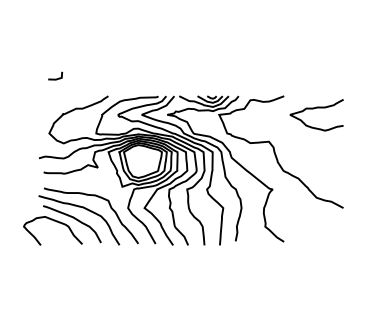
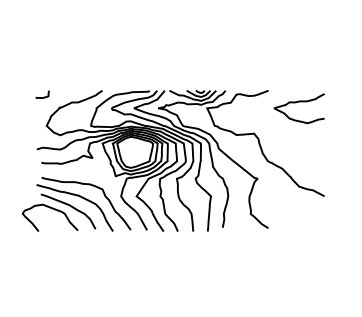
line: (56, 78) -> (43, 96), moved

